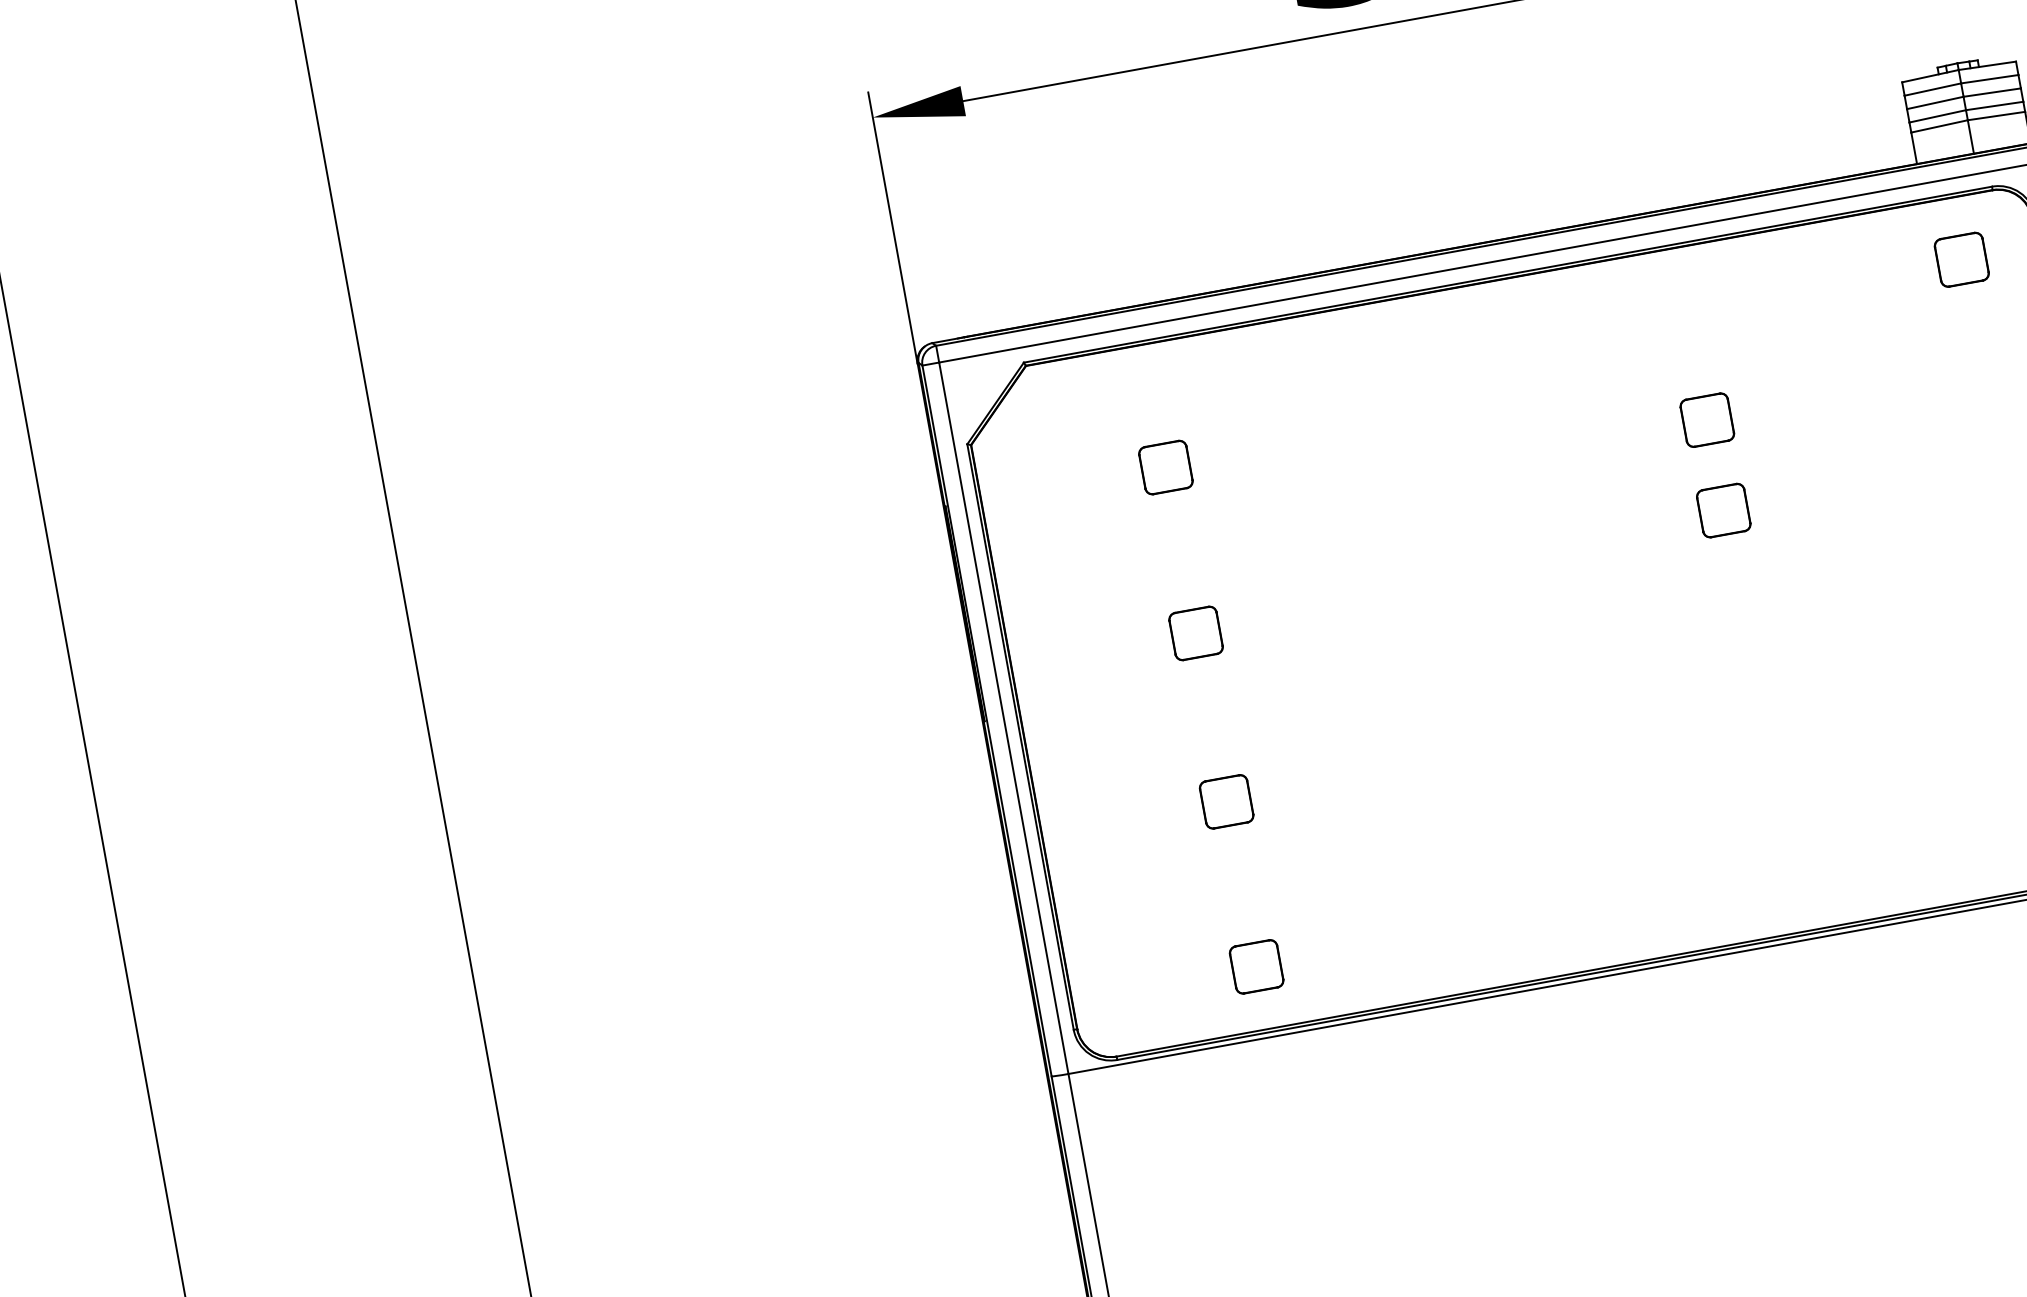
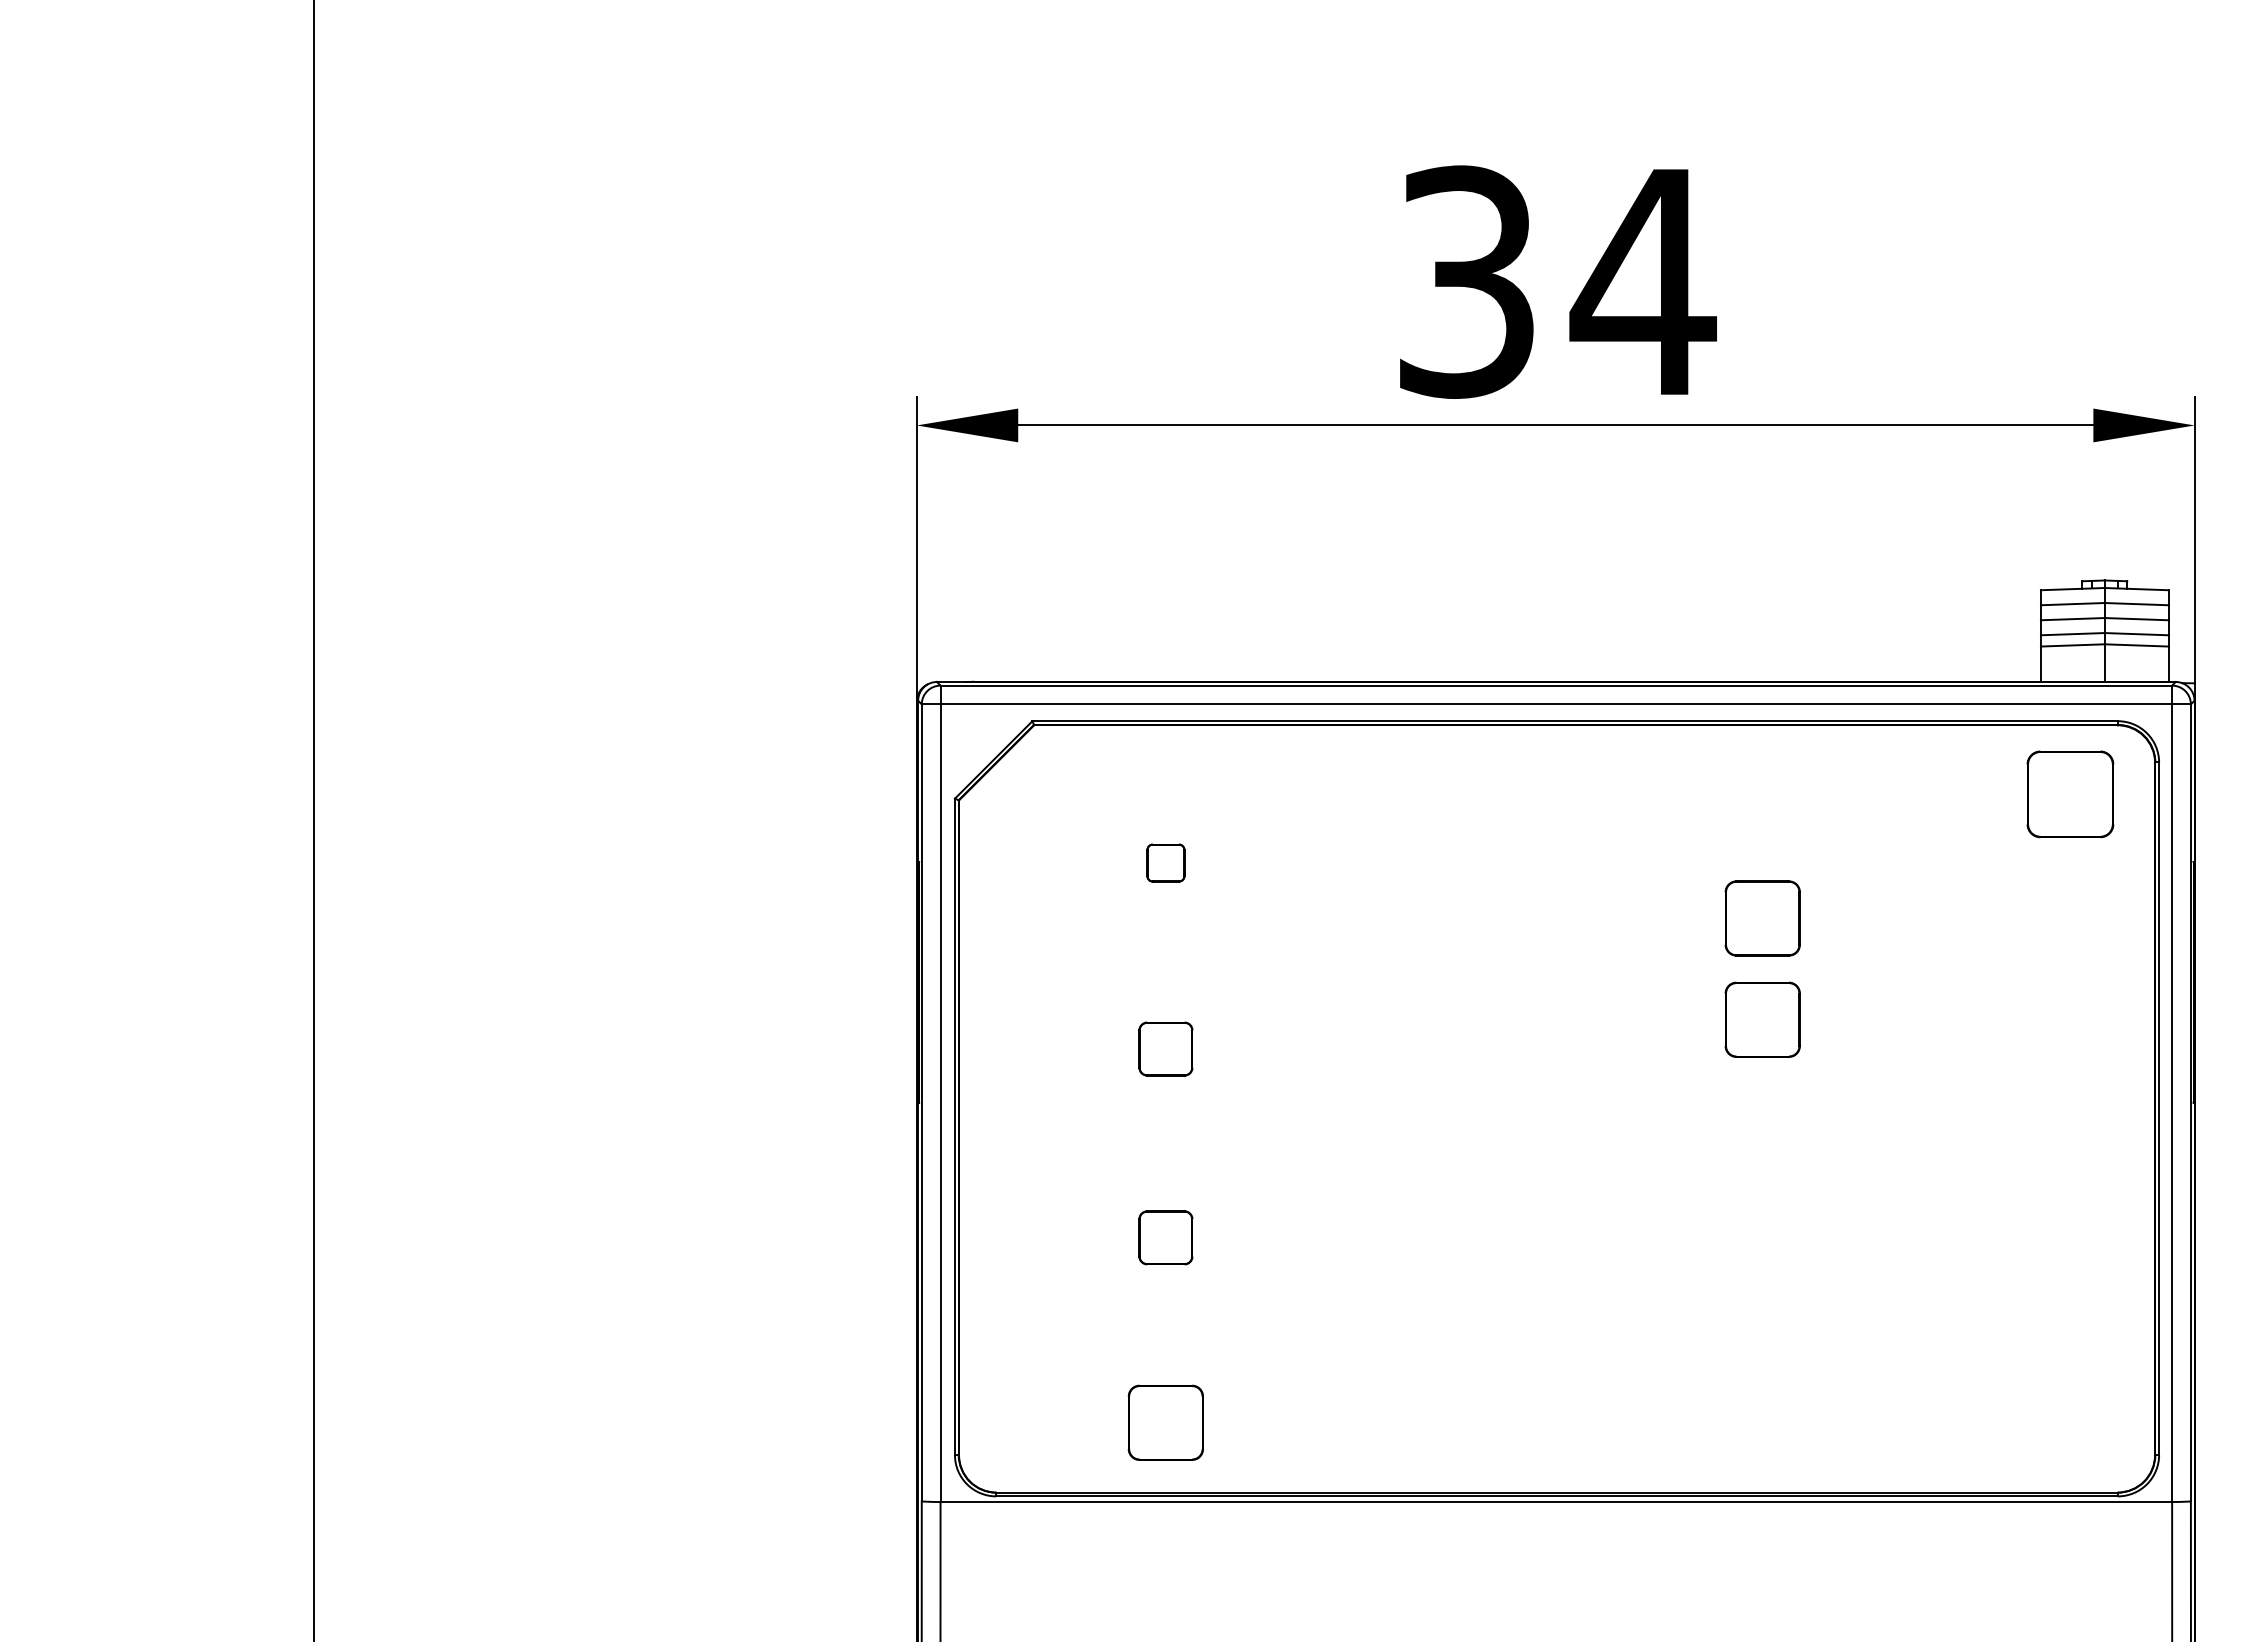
part: (1961, 259) -> (2070, 794), size x1.6
part: (1707, 420) -> (1762, 918), size x1.4
part: (1165, 467) -> (1165, 862), size x0.7
part: (1723, 510) -> (1762, 1019), size x1.4
part: (1256, 966) -> (1165, 1422), size x1.4

